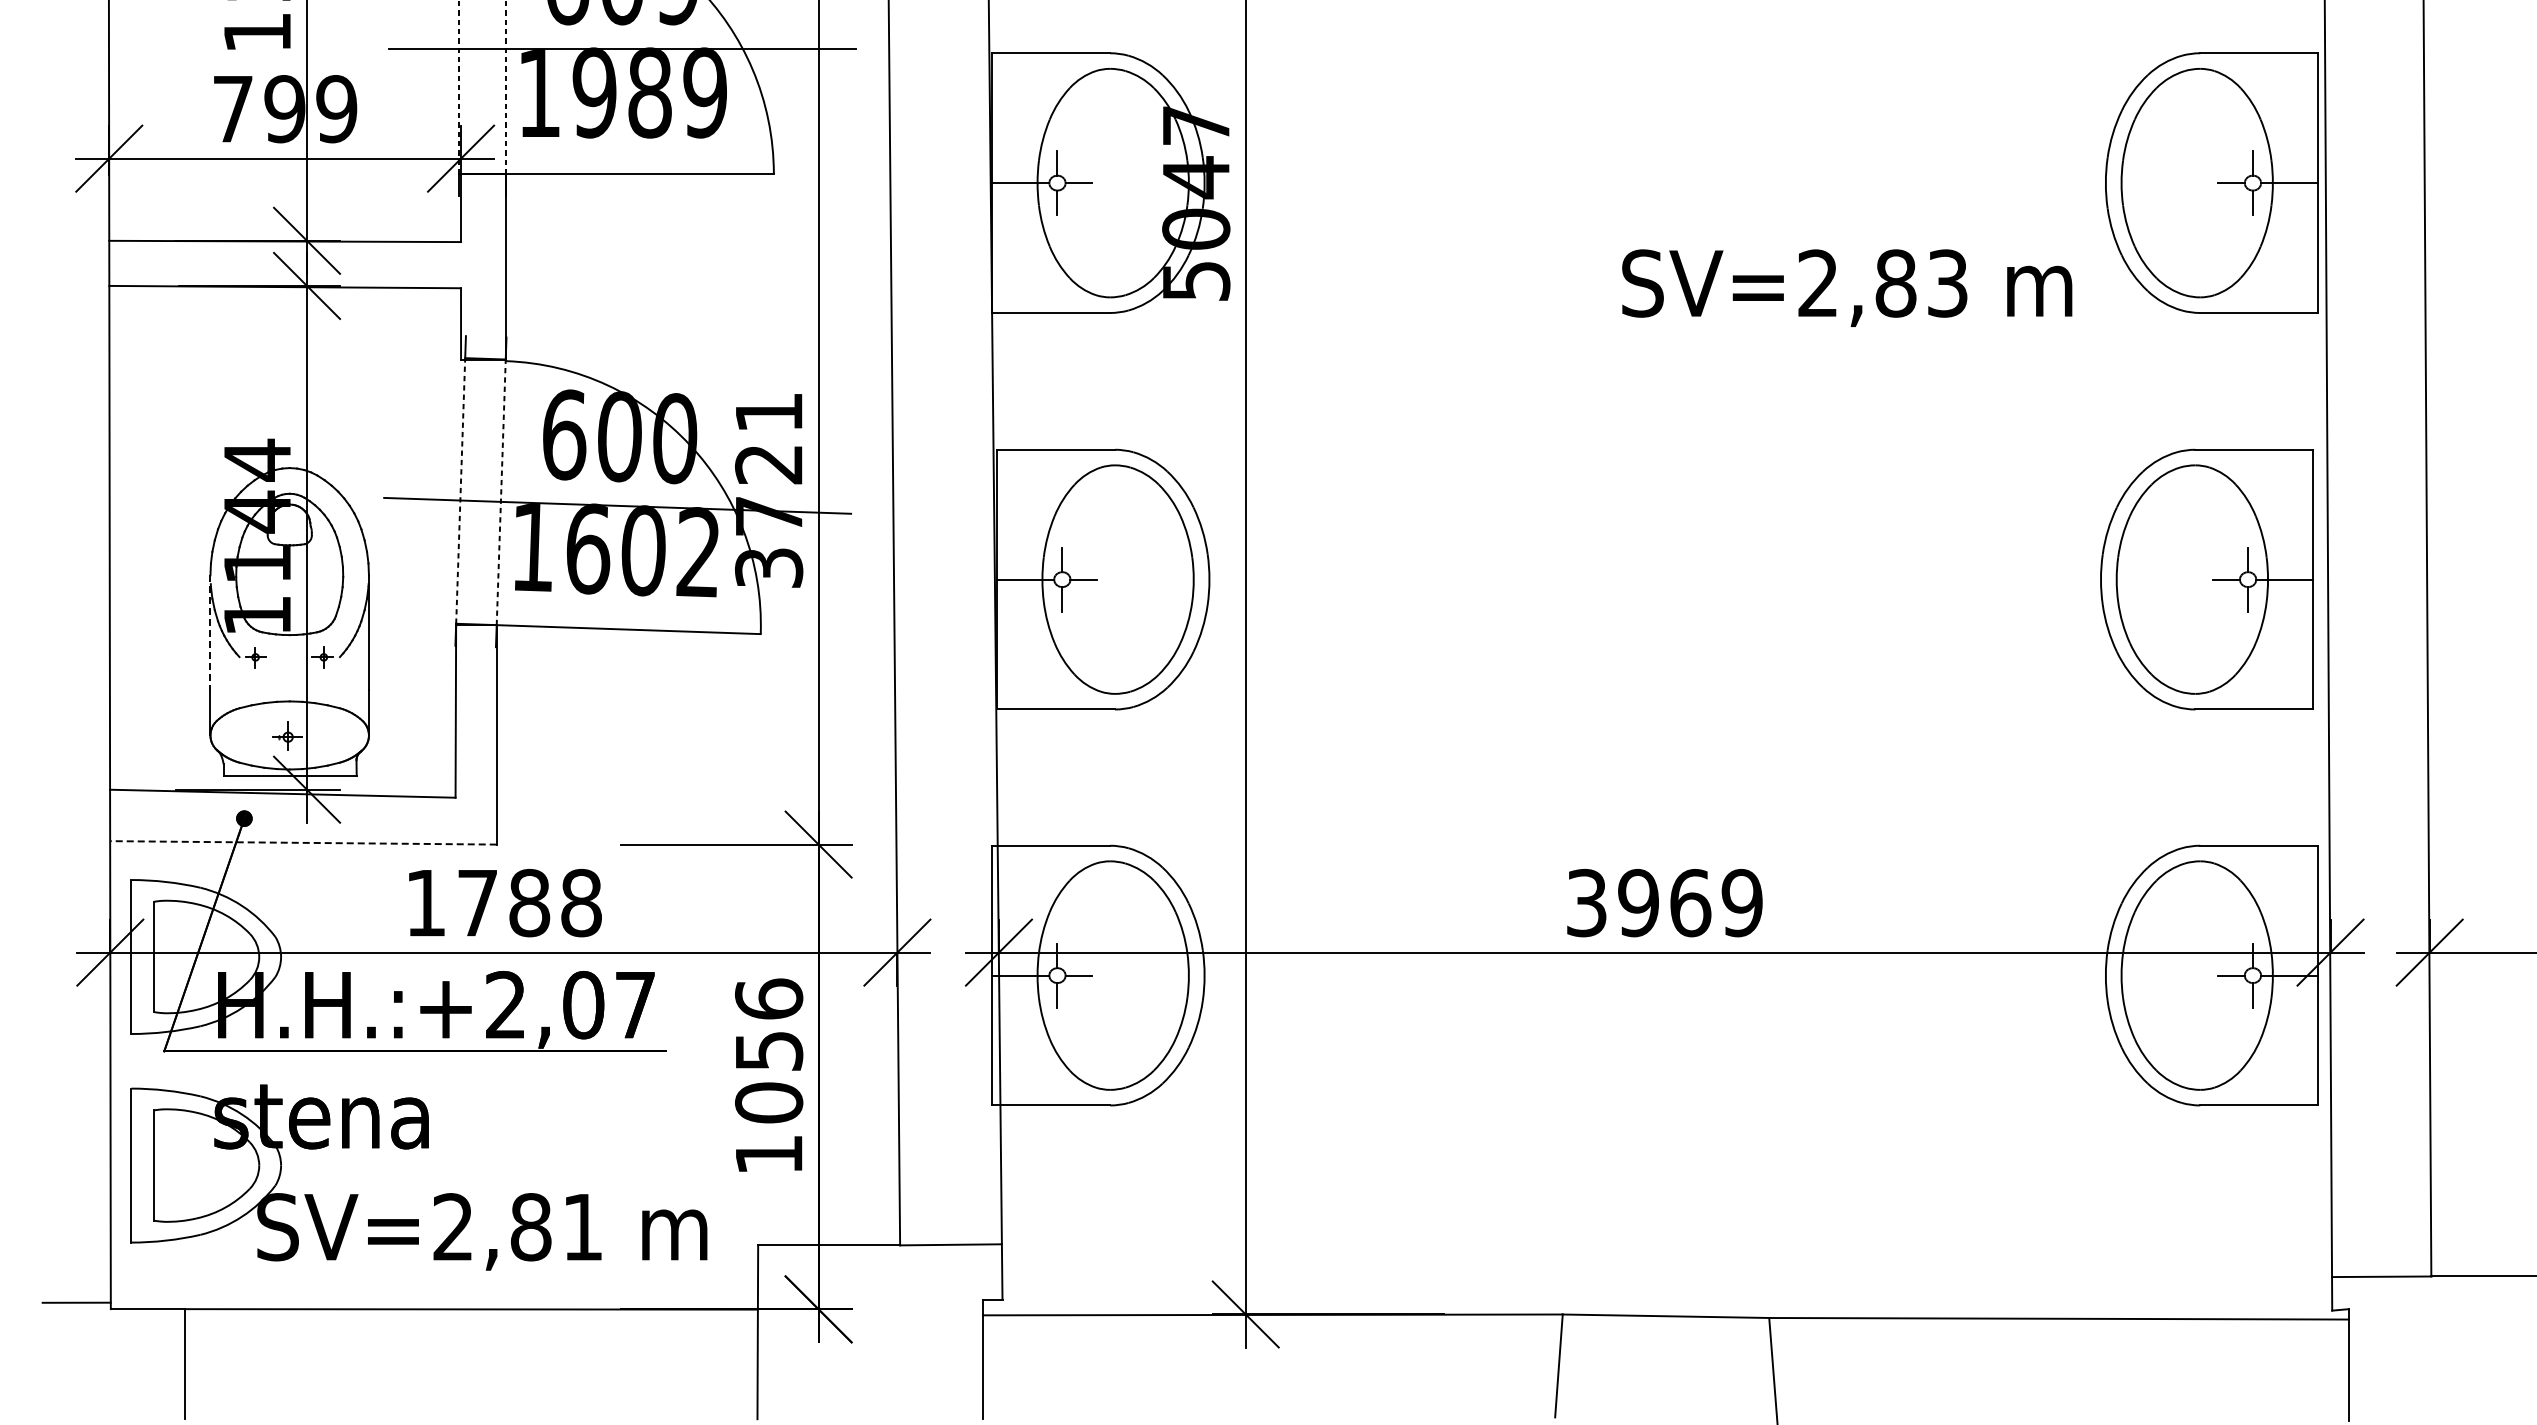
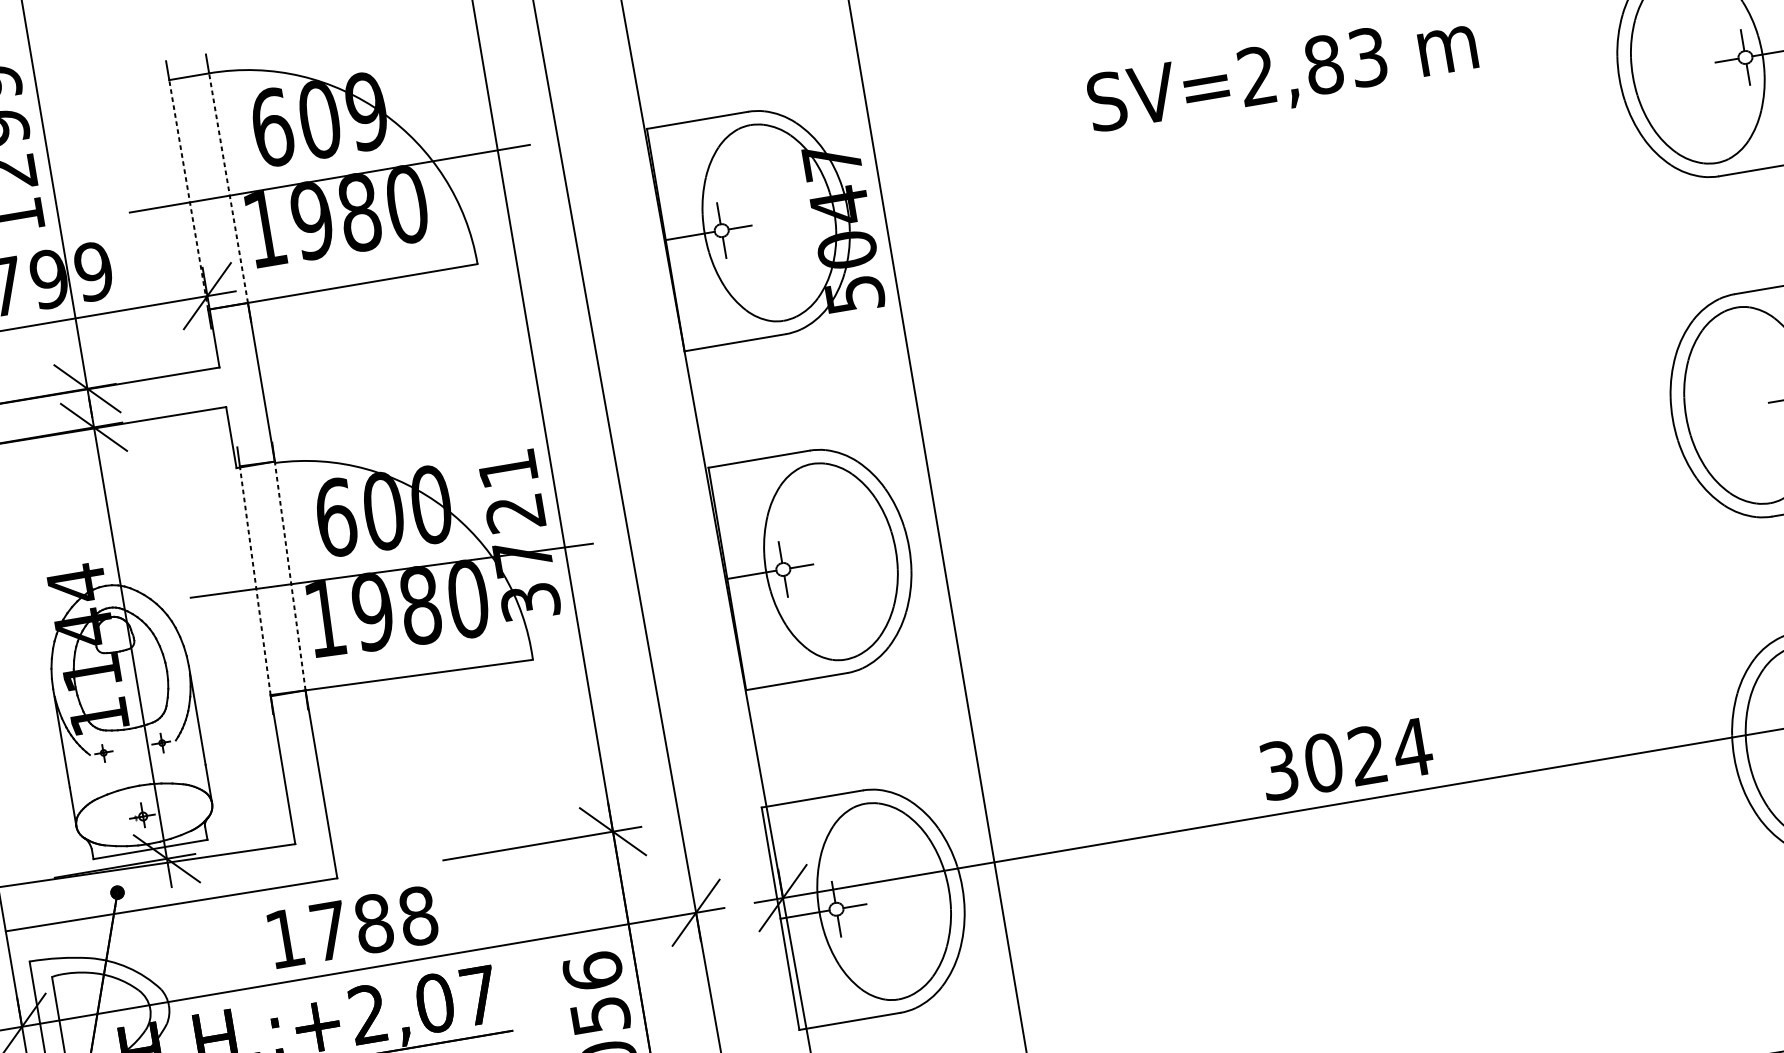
text: (705, 92) -> (407, 204), 1989 -> 1980
text: (1847, 287) -> (1282, 75), moved
text: (643, 550) -> (420, 605), 1602 -> 1980
line: (210, 632) -> (61, 738), dashed -> solid
line: (302, 842) -> (170, 904), dashed -> solid
text: (1690, 902) -> (1368, 754), 3969 -> 3024

